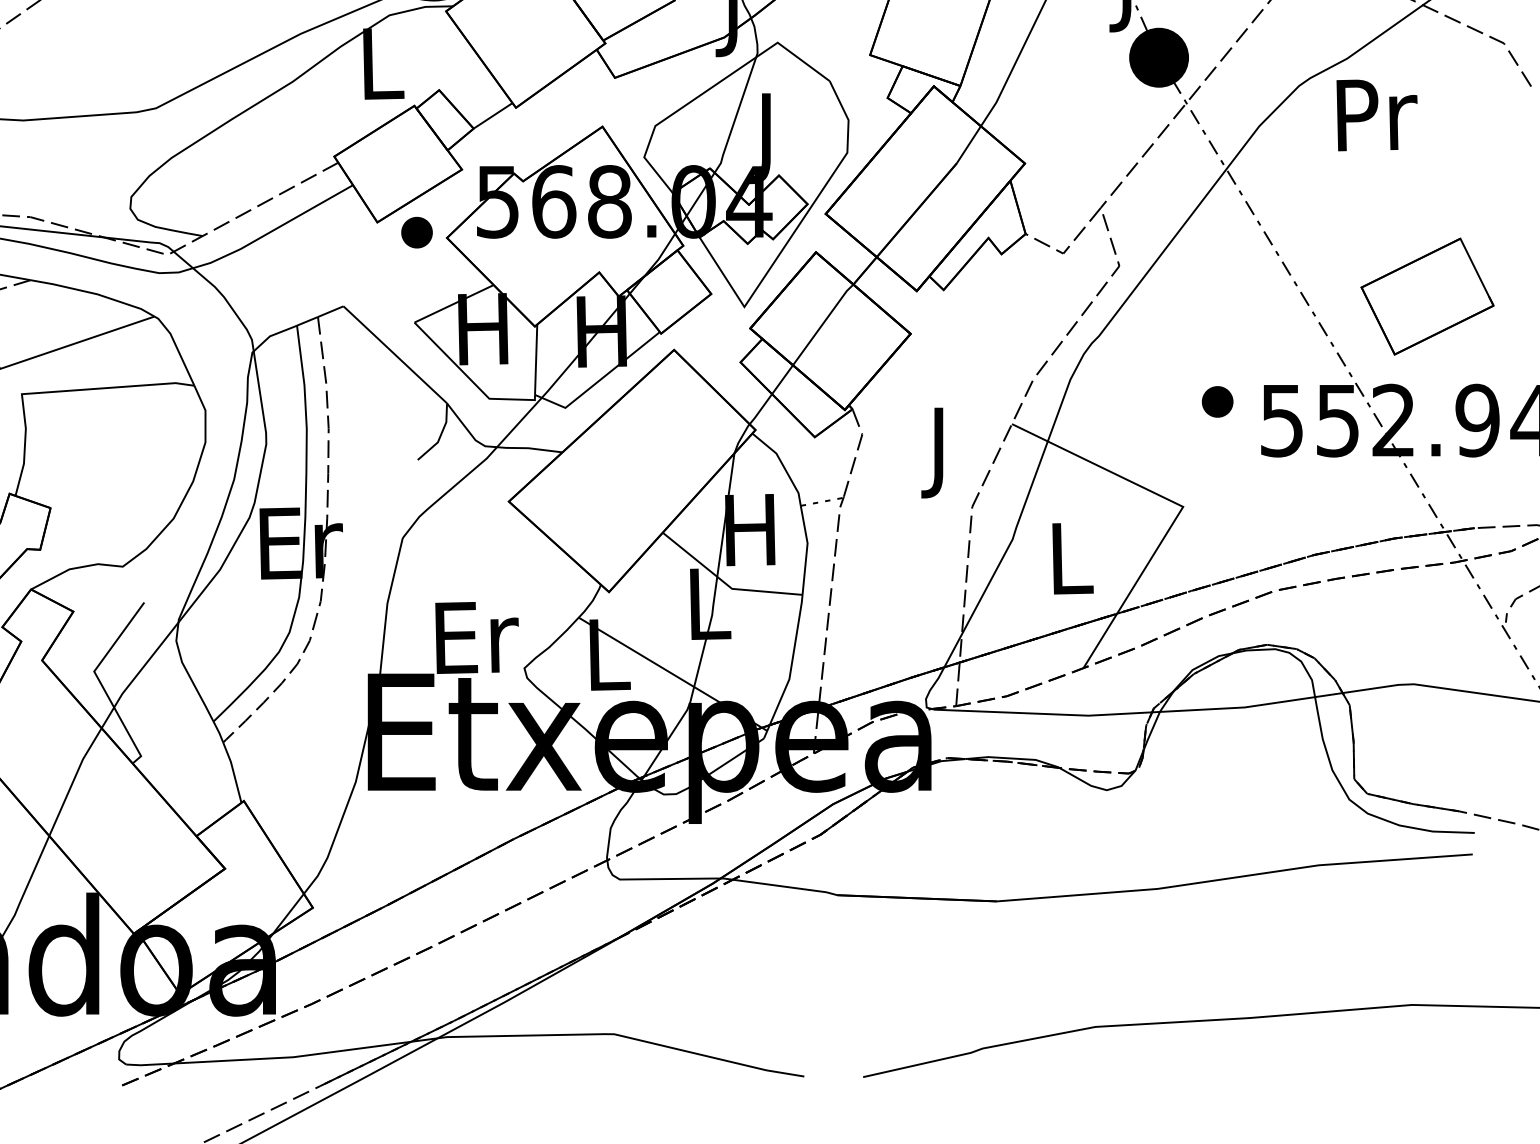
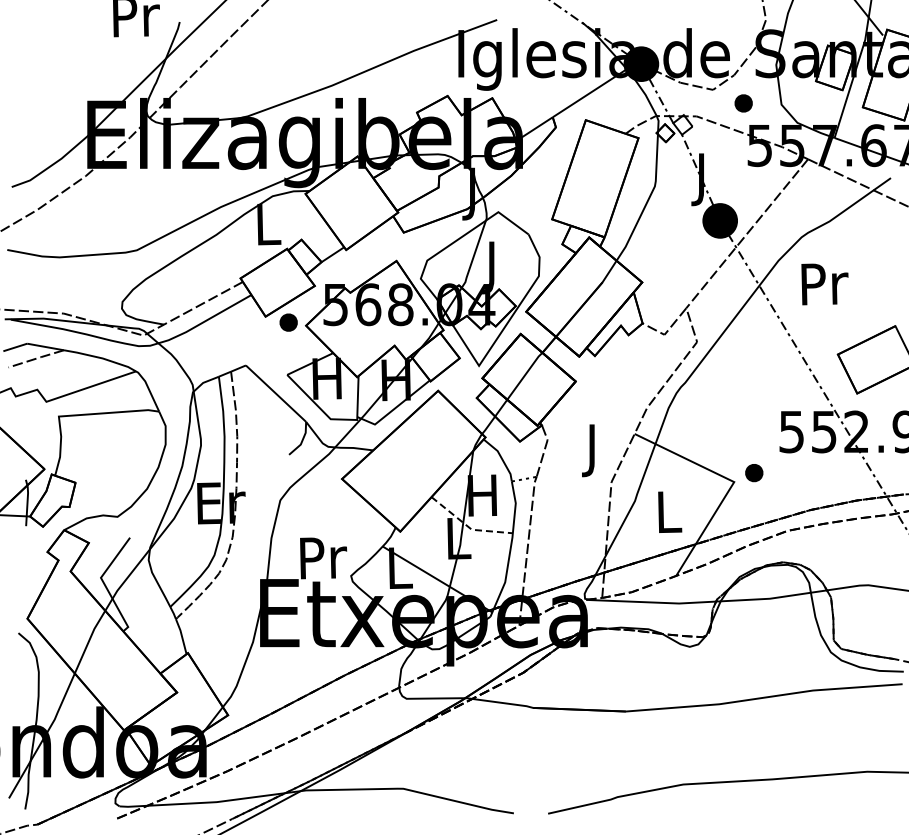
text: (1376, 115) -> (824, 284), moved
part: (1218, 402) -> (754, 473), moved
line: (726, 584) -> (468, 527), solid -> dashed
text: (476, 638) -> (323, 558), Er -> Pr

